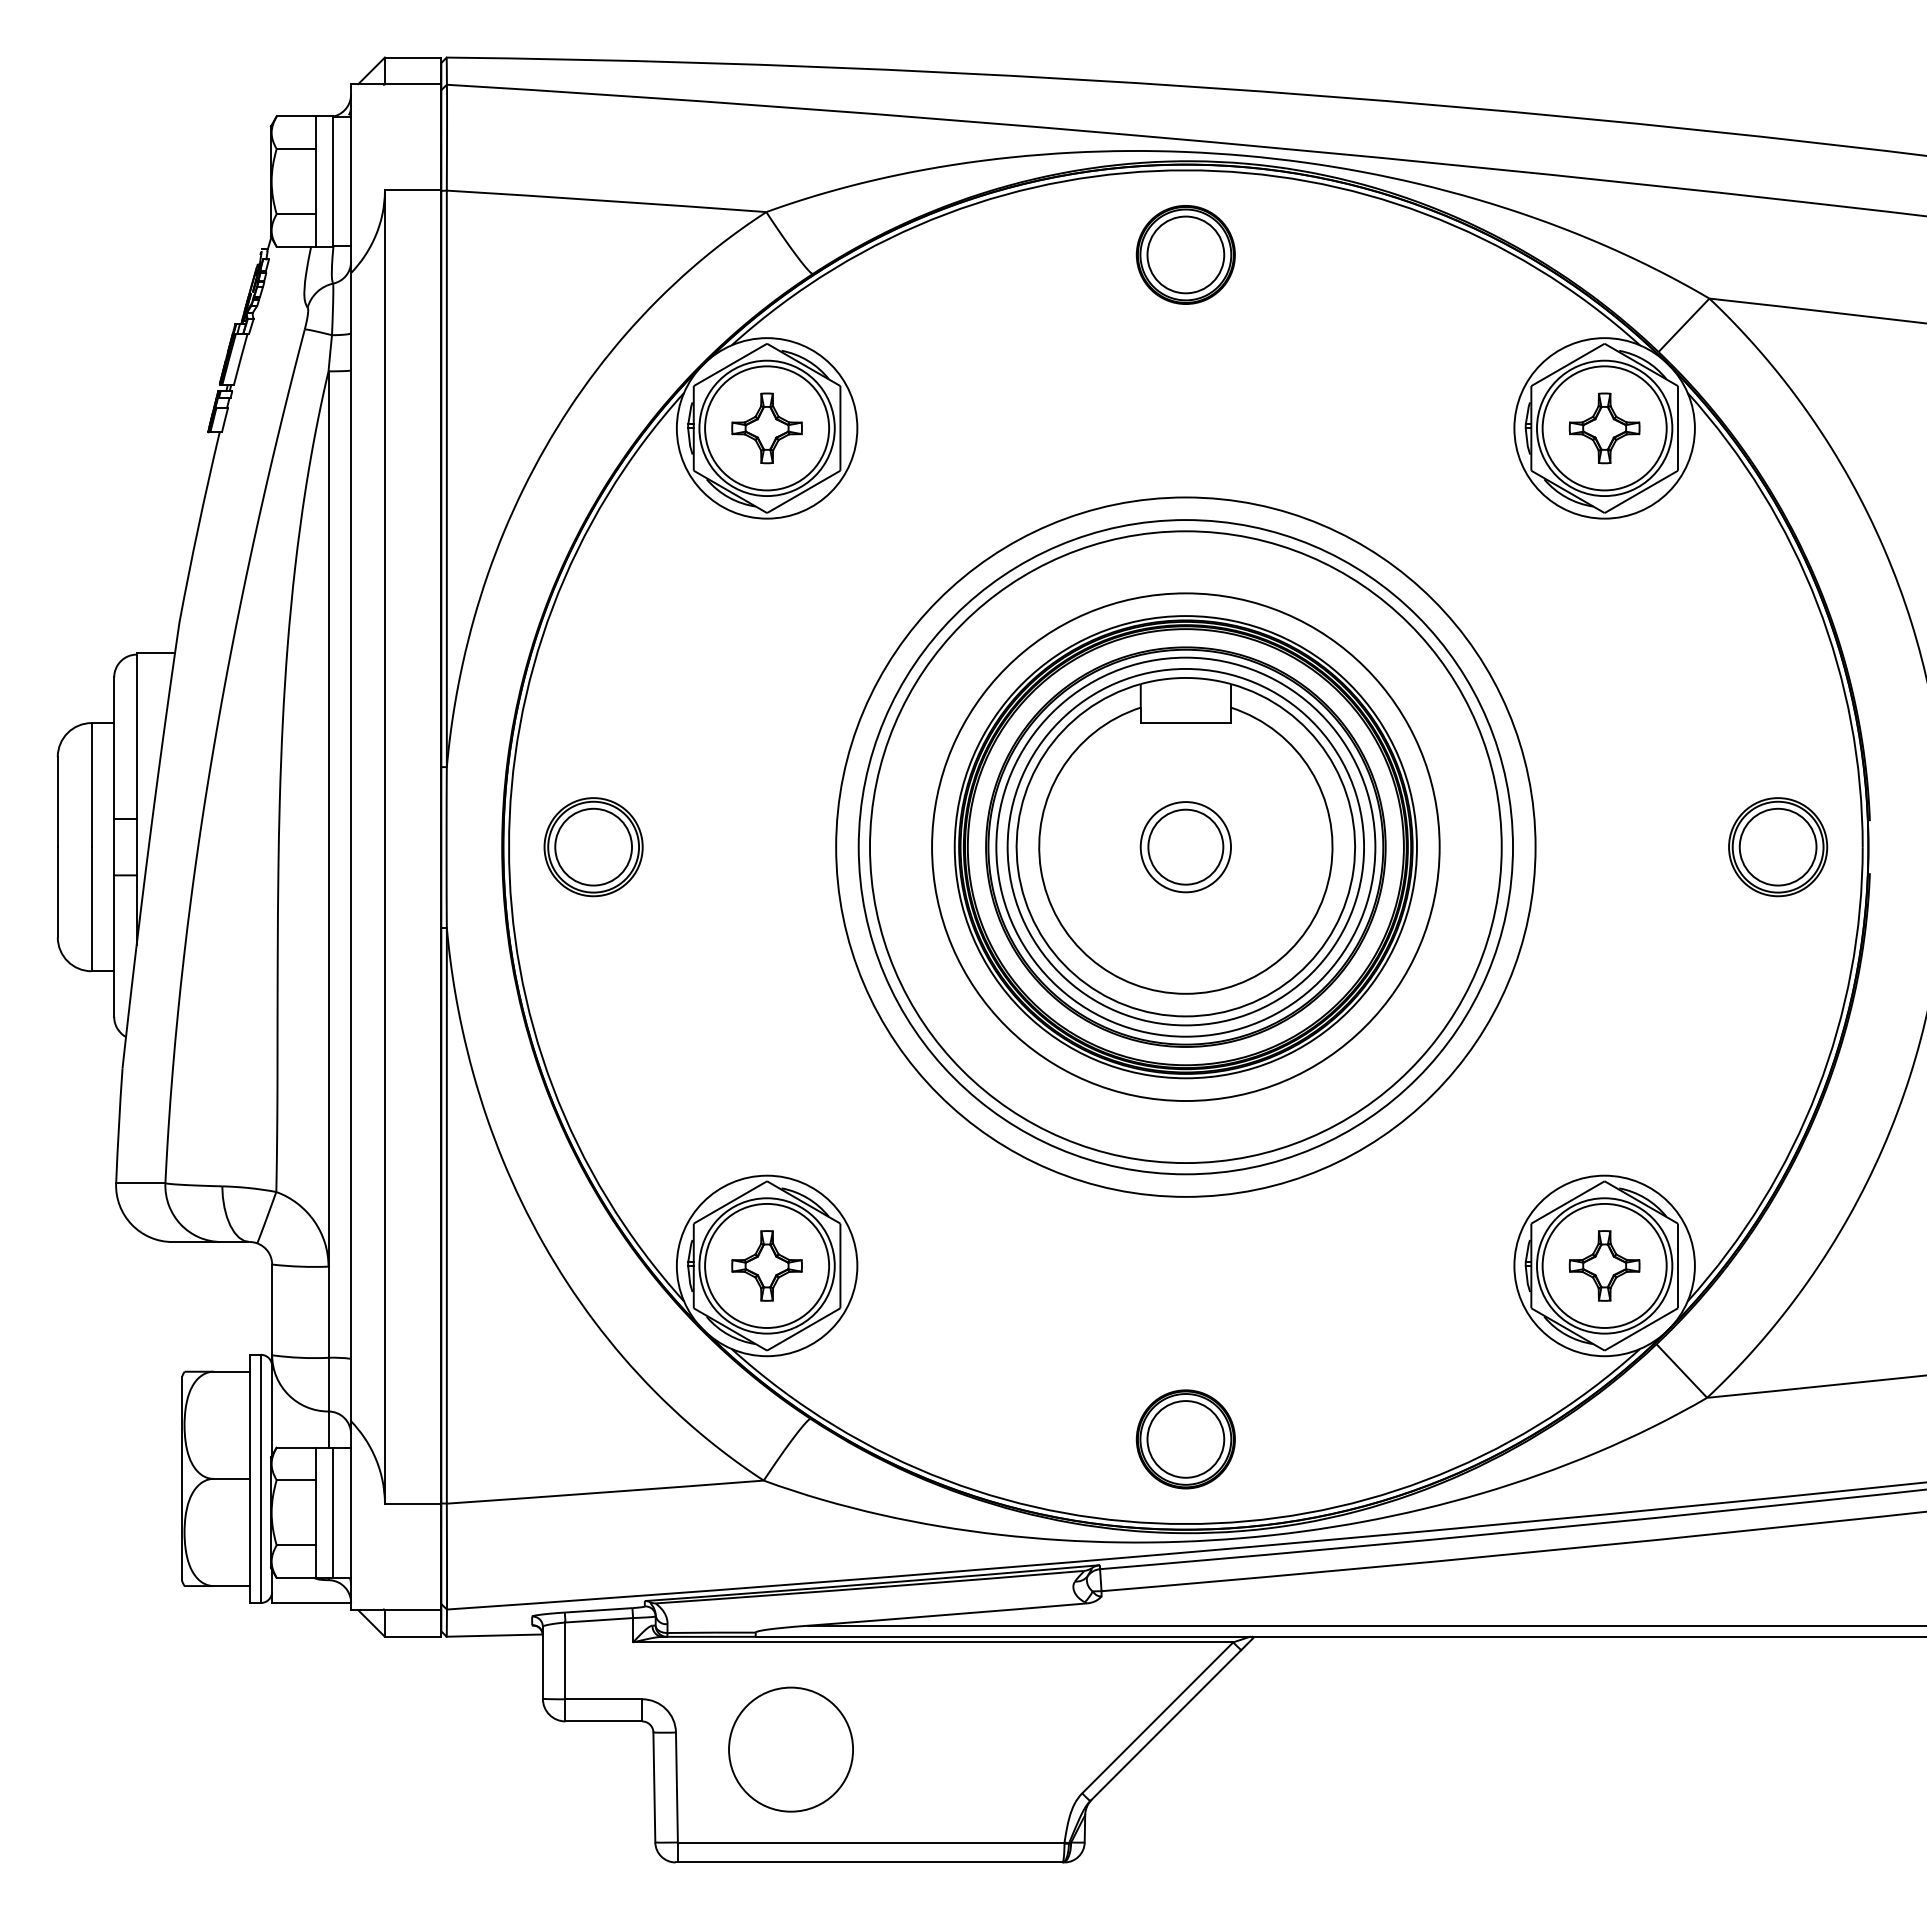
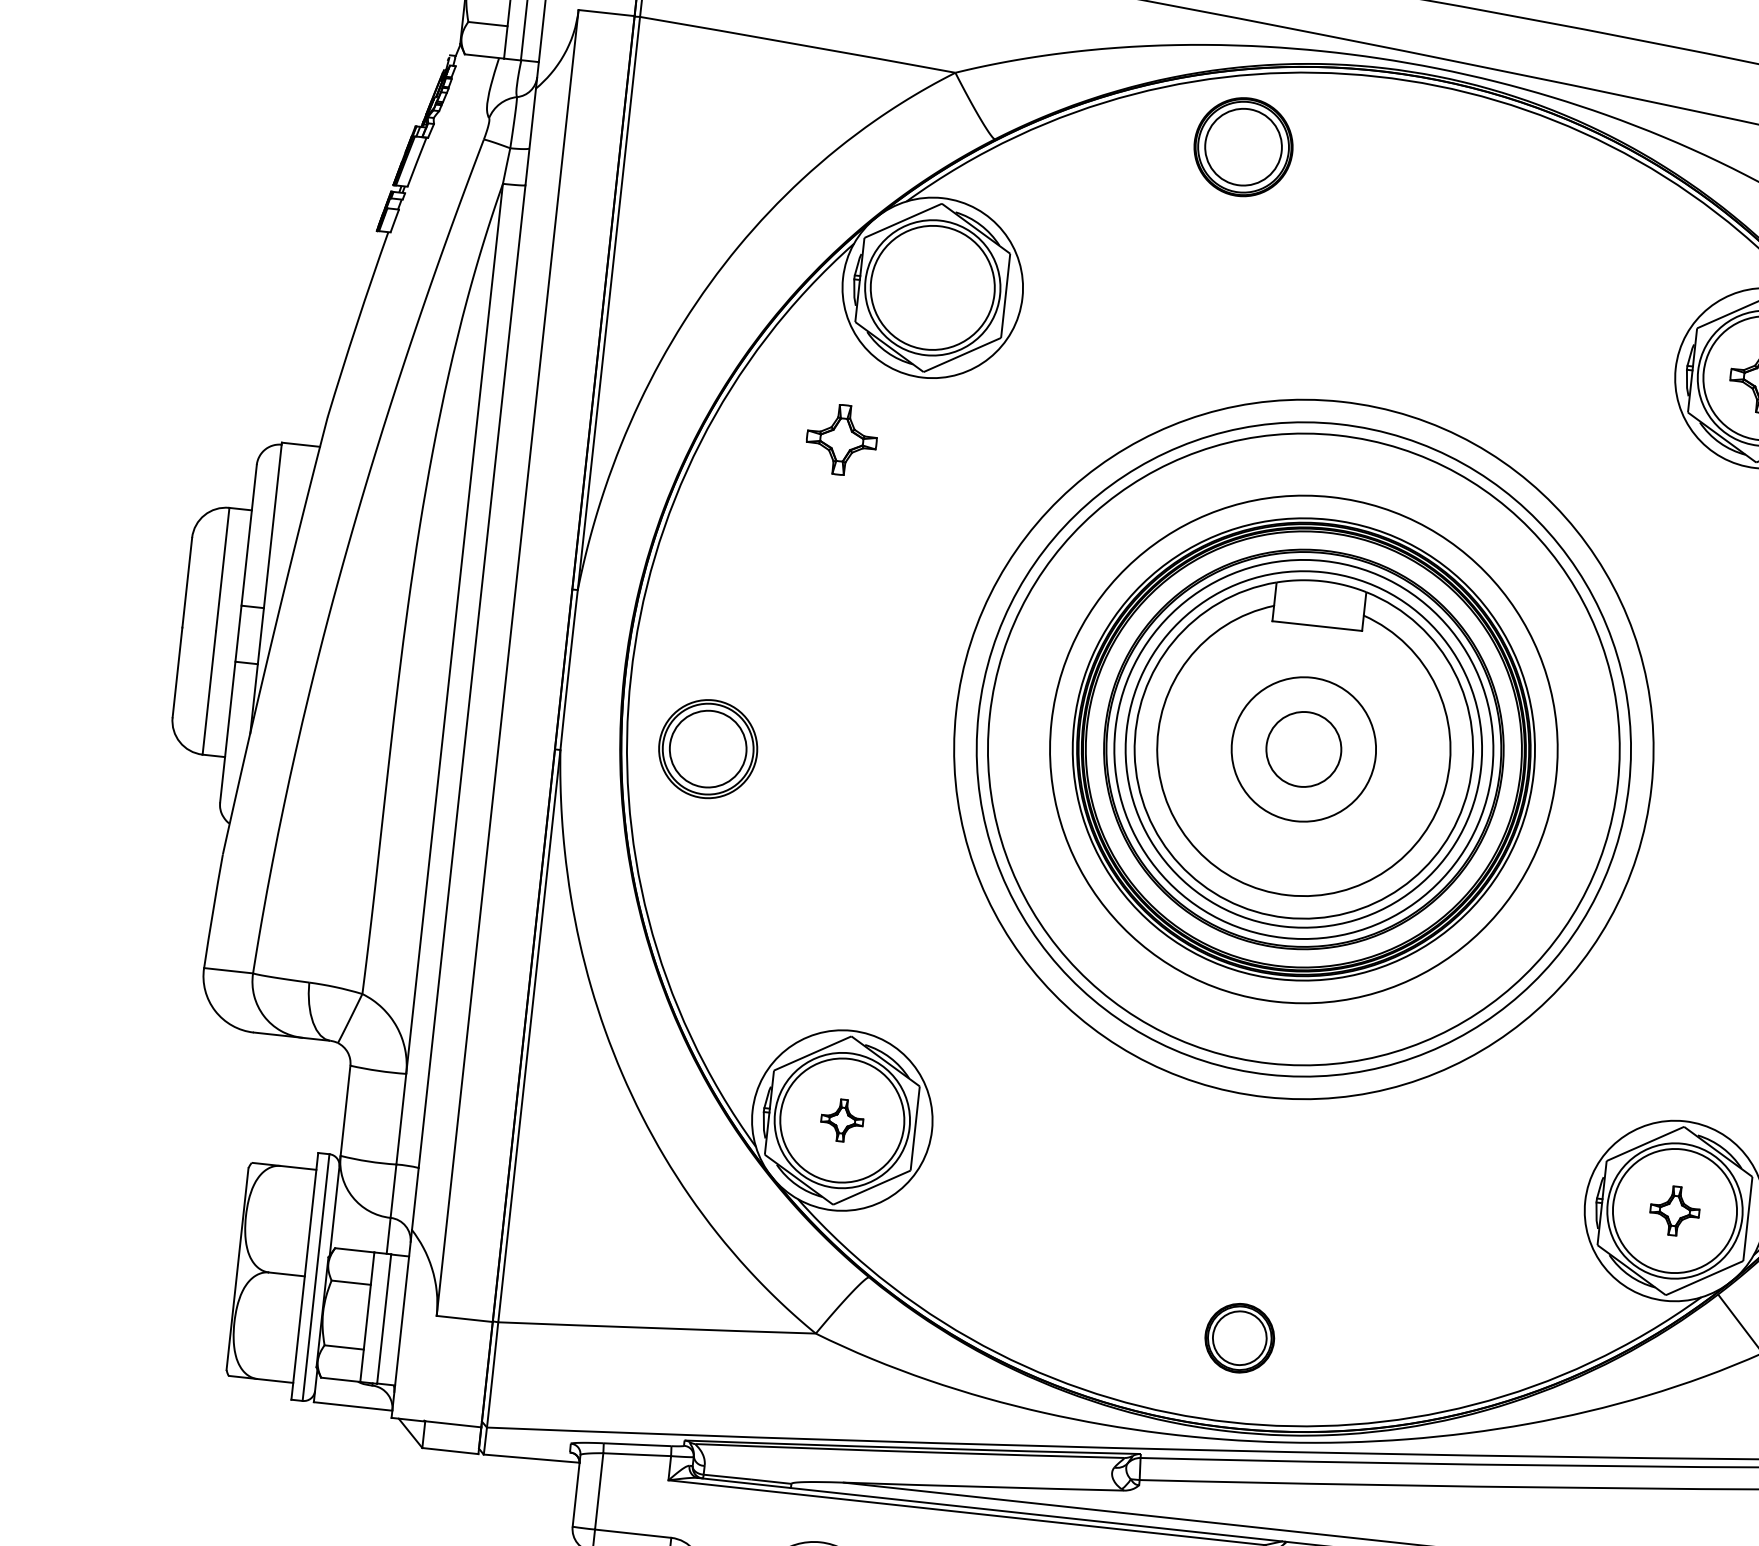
part: (1185, 254) -> (1243, 146), moved
part: (766, 428) -> (841, 440), moved
part: (593, 847) -> (708, 749), moved
circle: (1185, 847) -> (1303, 749), size x1.6
part: (766, 1265) -> (841, 1120), size x0.6
part: (1604, 1265) -> (1674, 1210), size x0.7
part: (1185, 1439) -> (1239, 1338), size x0.7

